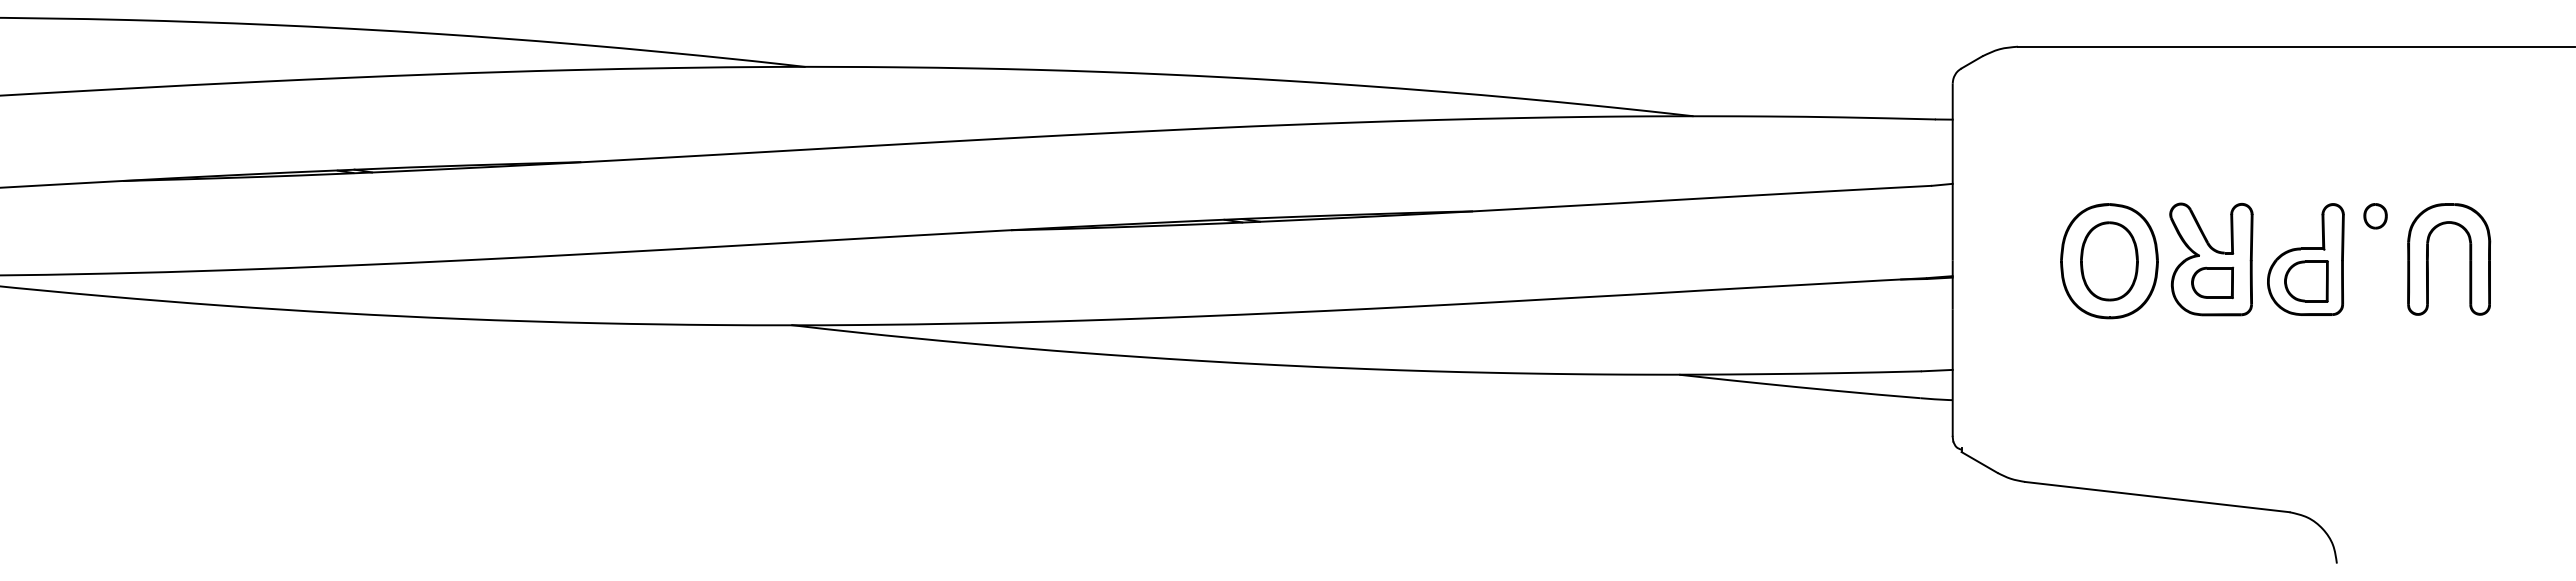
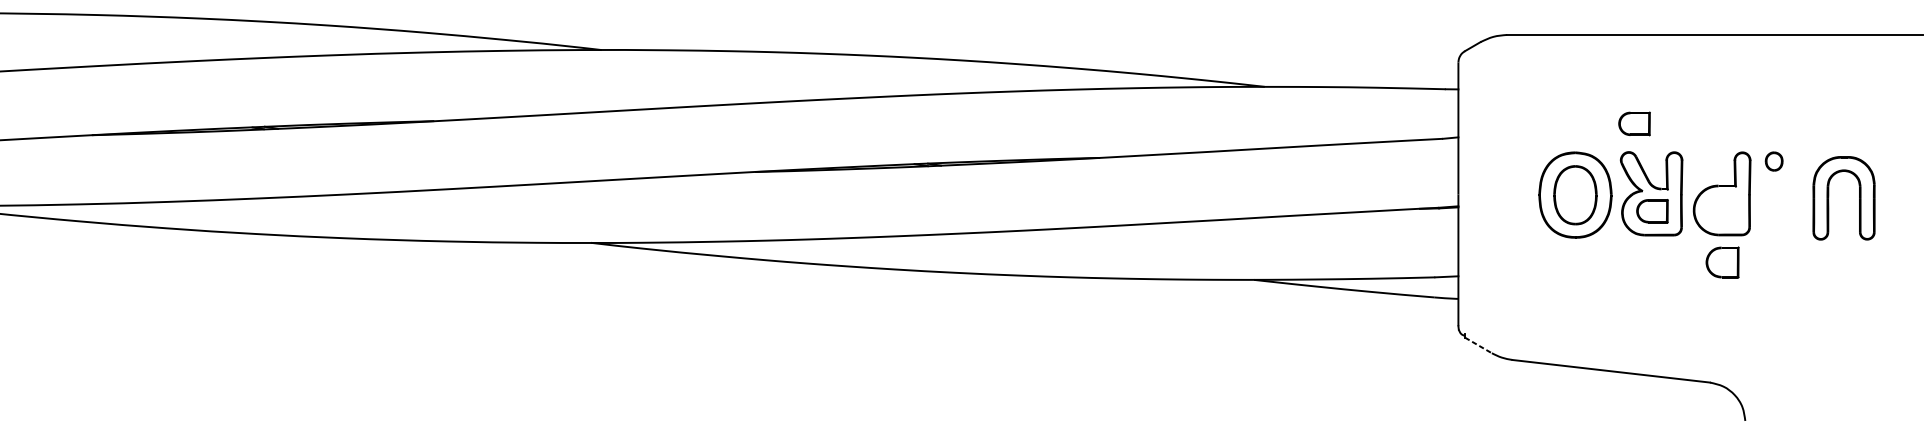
part: (2188, 165) -> (1634, 123), added
part: (2469, 259) -> (1859, 198), moved
part: (2306, 281) -> (1722, 262), moved
line: (1979, 462) -> (1478, 345), solid -> dashed

